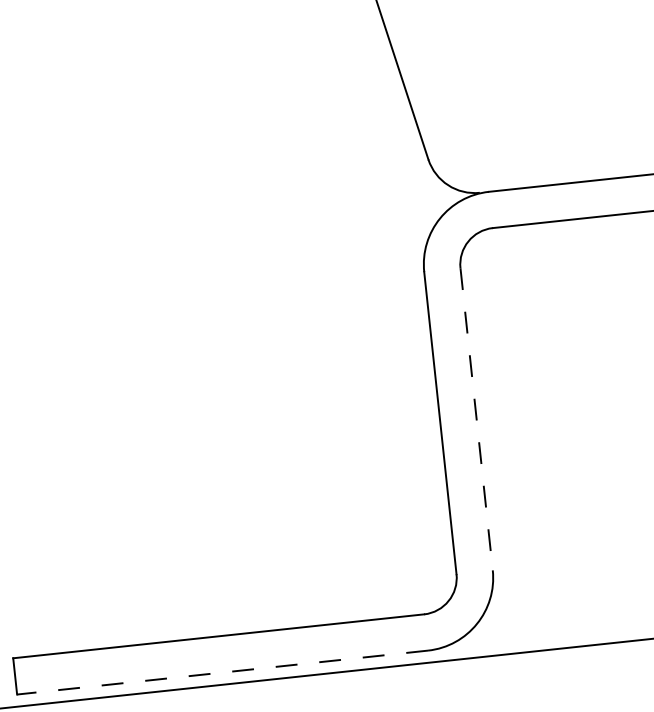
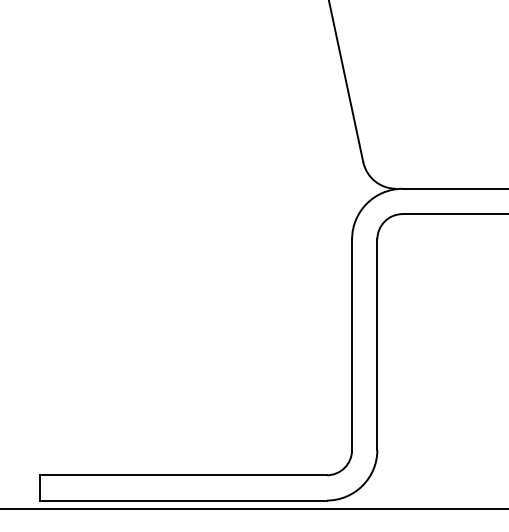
line: (476, 420) -> (377, 345), dashed -> solid
line: (222, 672) -> (183, 500), dashed -> solid

